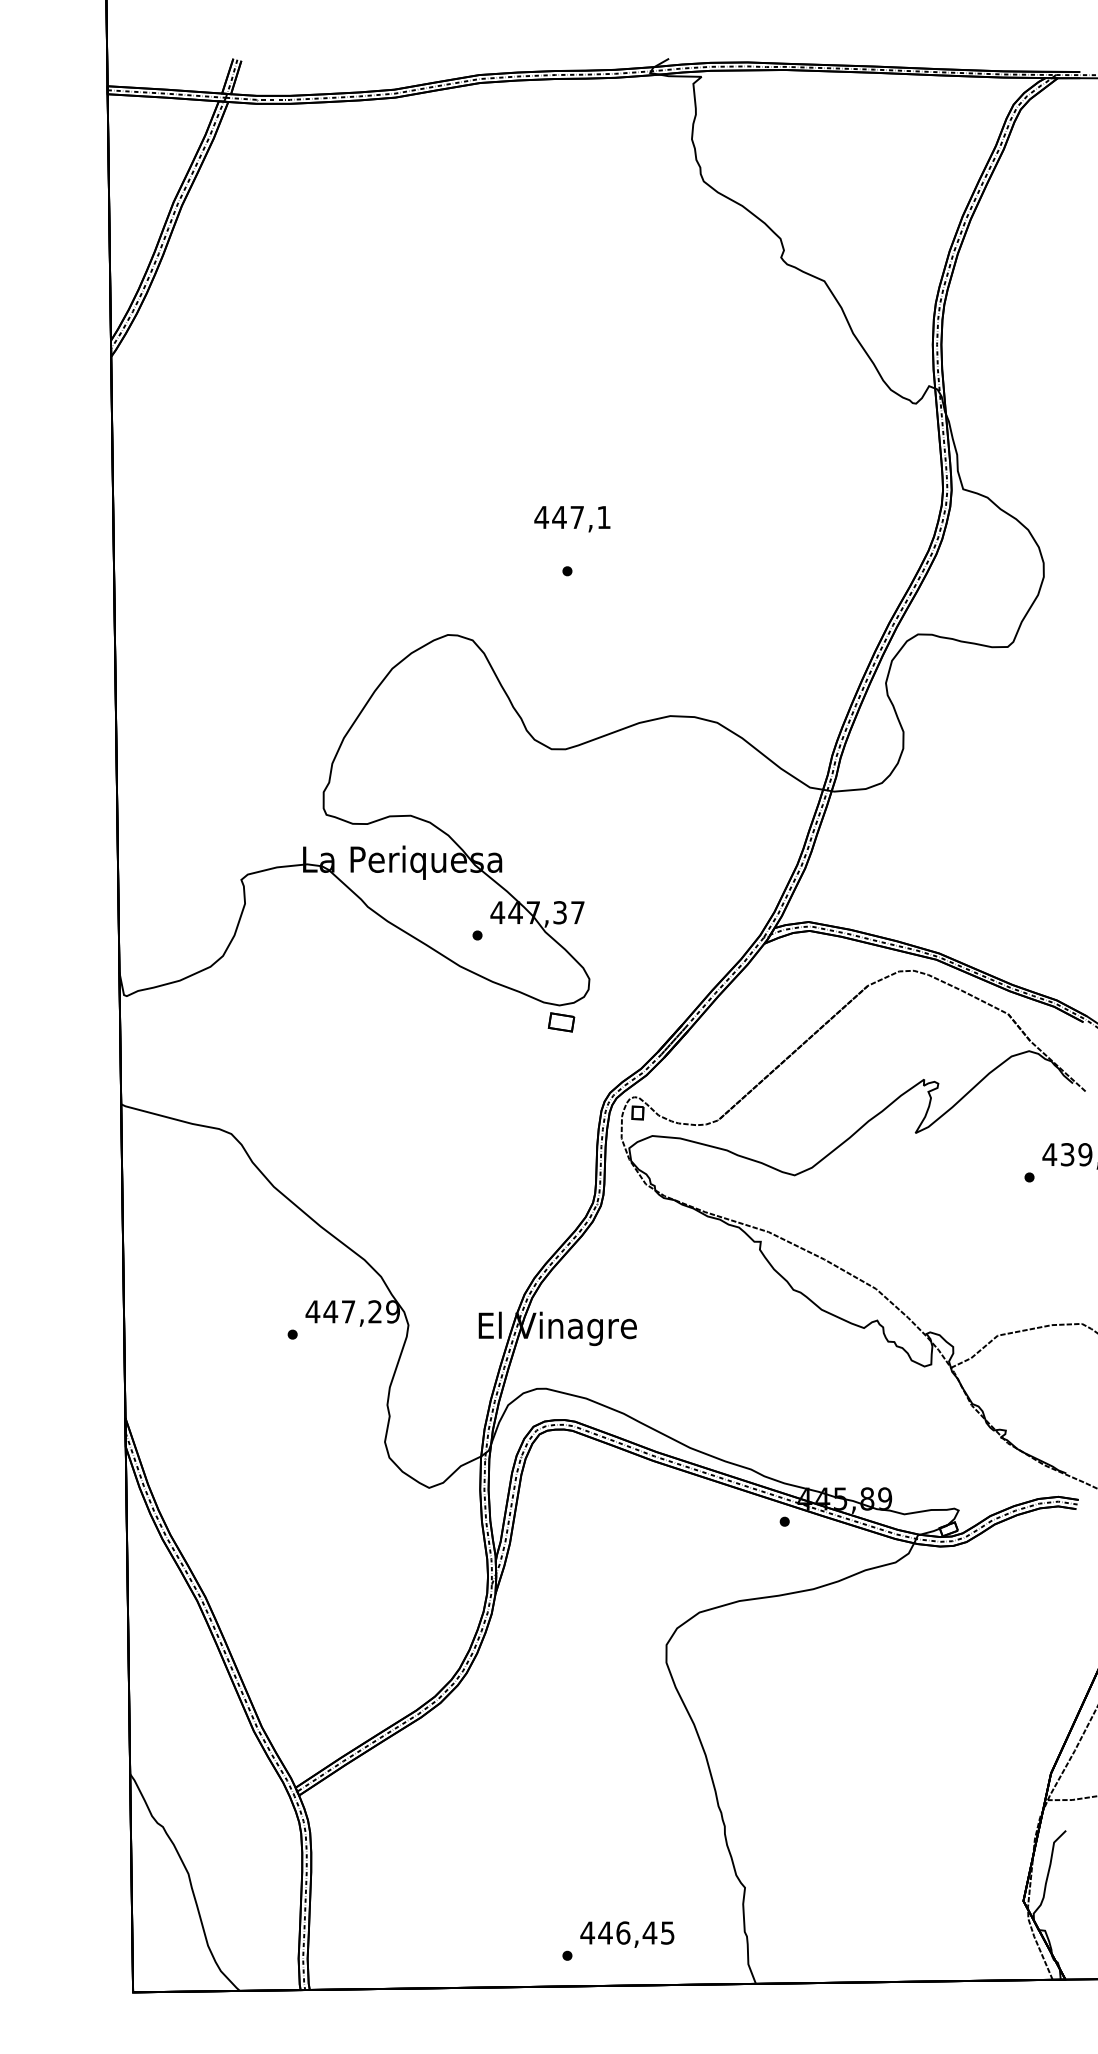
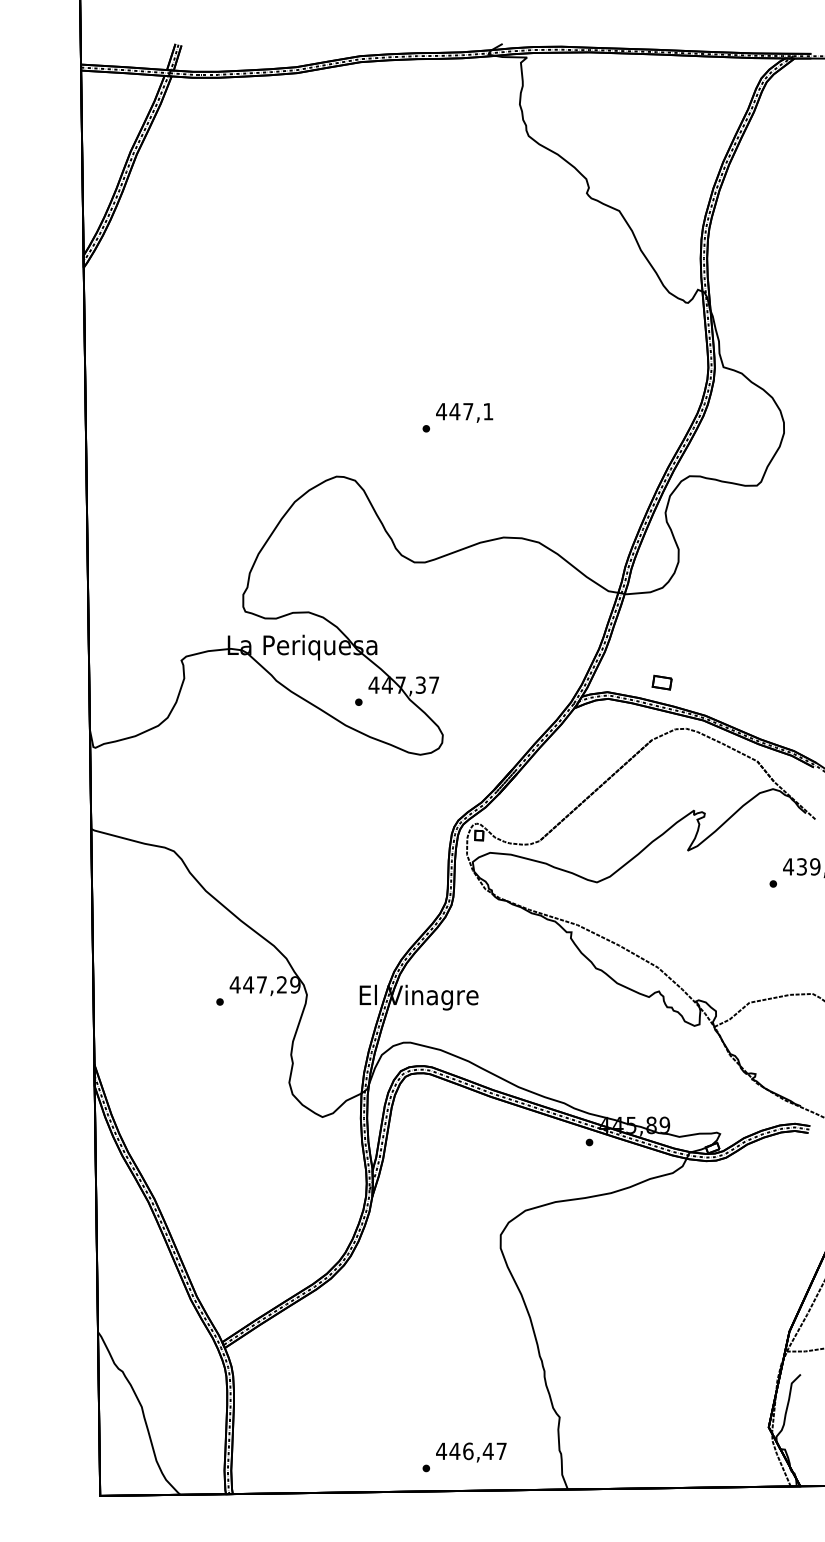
text: (572, 519) -> (464, 413), moved
part: (561, 1022) -> (662, 682), moved
text: (667, 1932) -> (501, 1450), 446,45 -> 446,47

